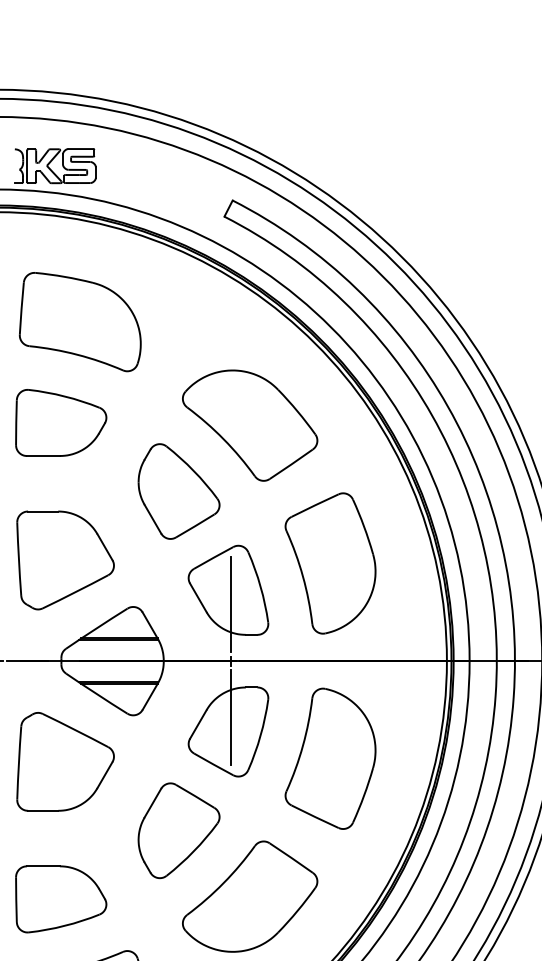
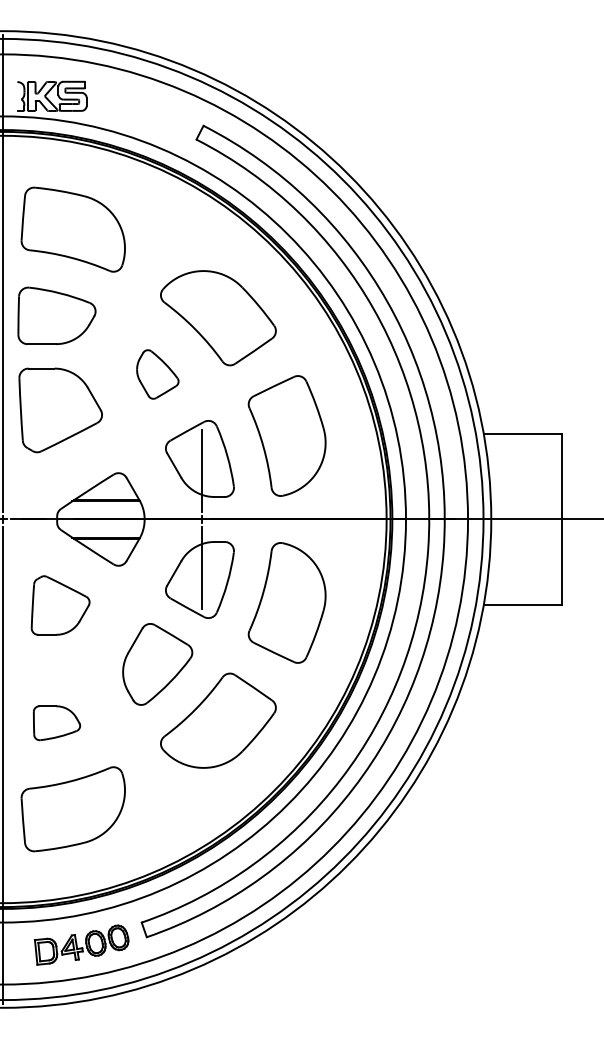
part: (178, 491) -> (157, 374), size x0.6
part: (65, 560) -> (60, 410), moved
part: (65, 761) -> (60, 605), size x0.7
part: (60, 899) -> (56, 723), size x0.6

